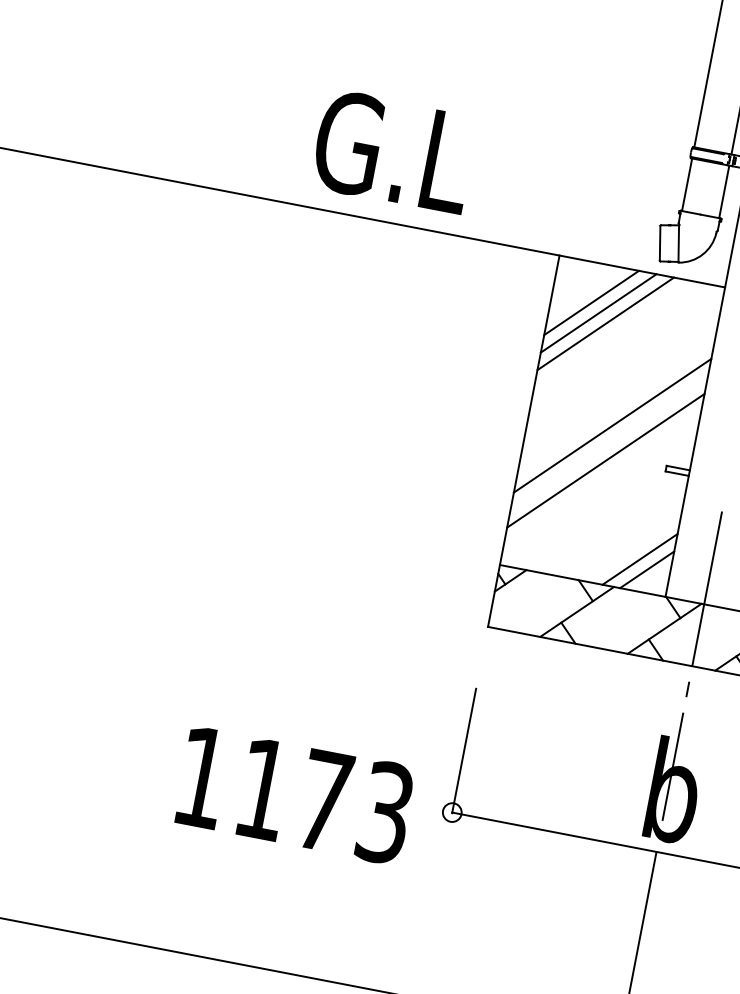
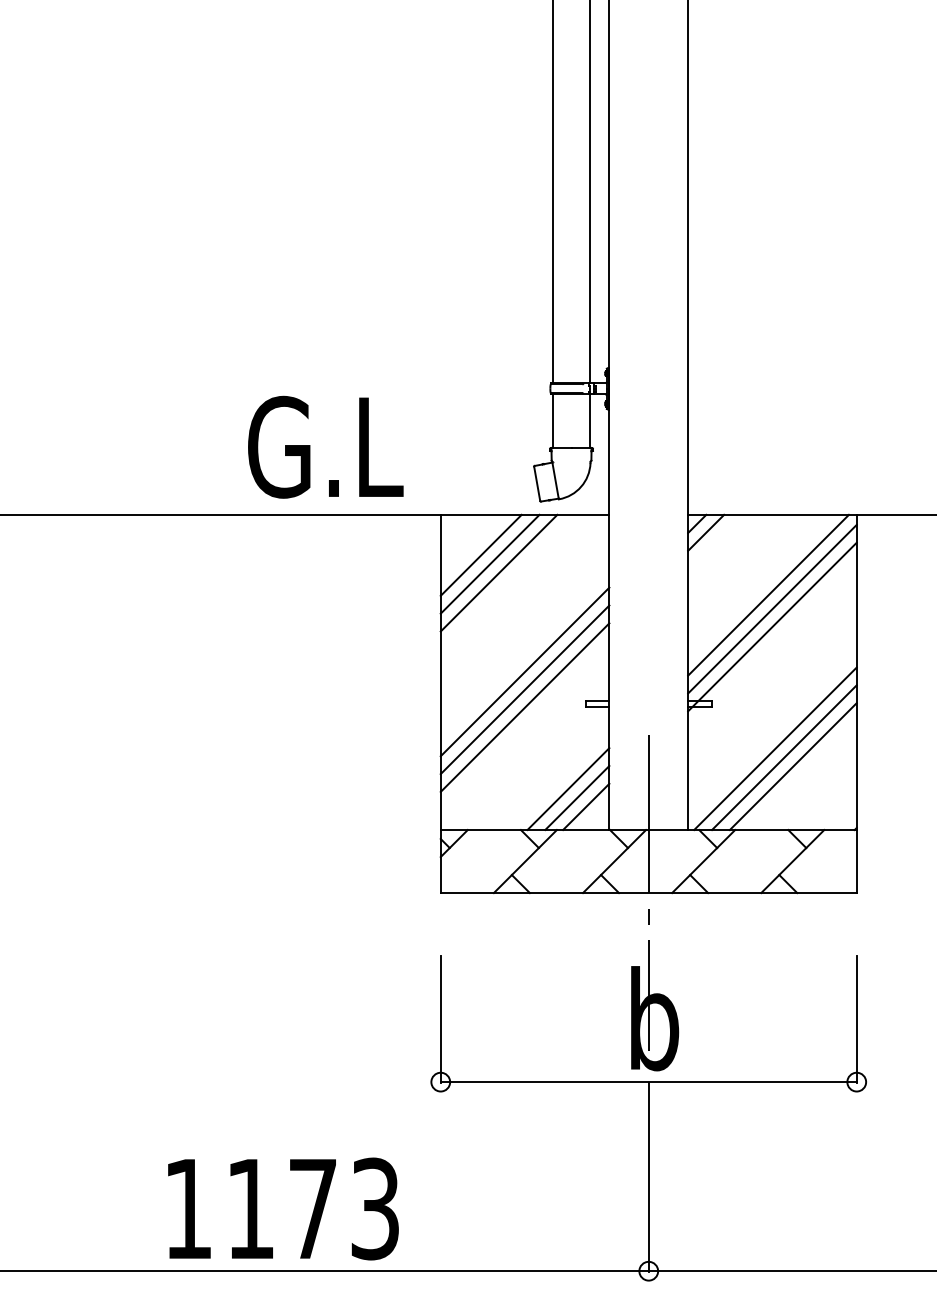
text: (394, 151) -> (325, 446), moved
line: (608, 442) -> (524, 689), added
line: (633, 549) -> (568, 789), added
text: (295, 794) -> (283, 1208), moved

